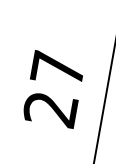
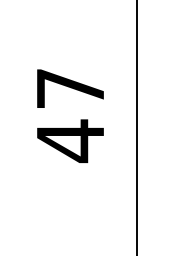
text: (49, 109) -> (69, 141), 27 -> 47

